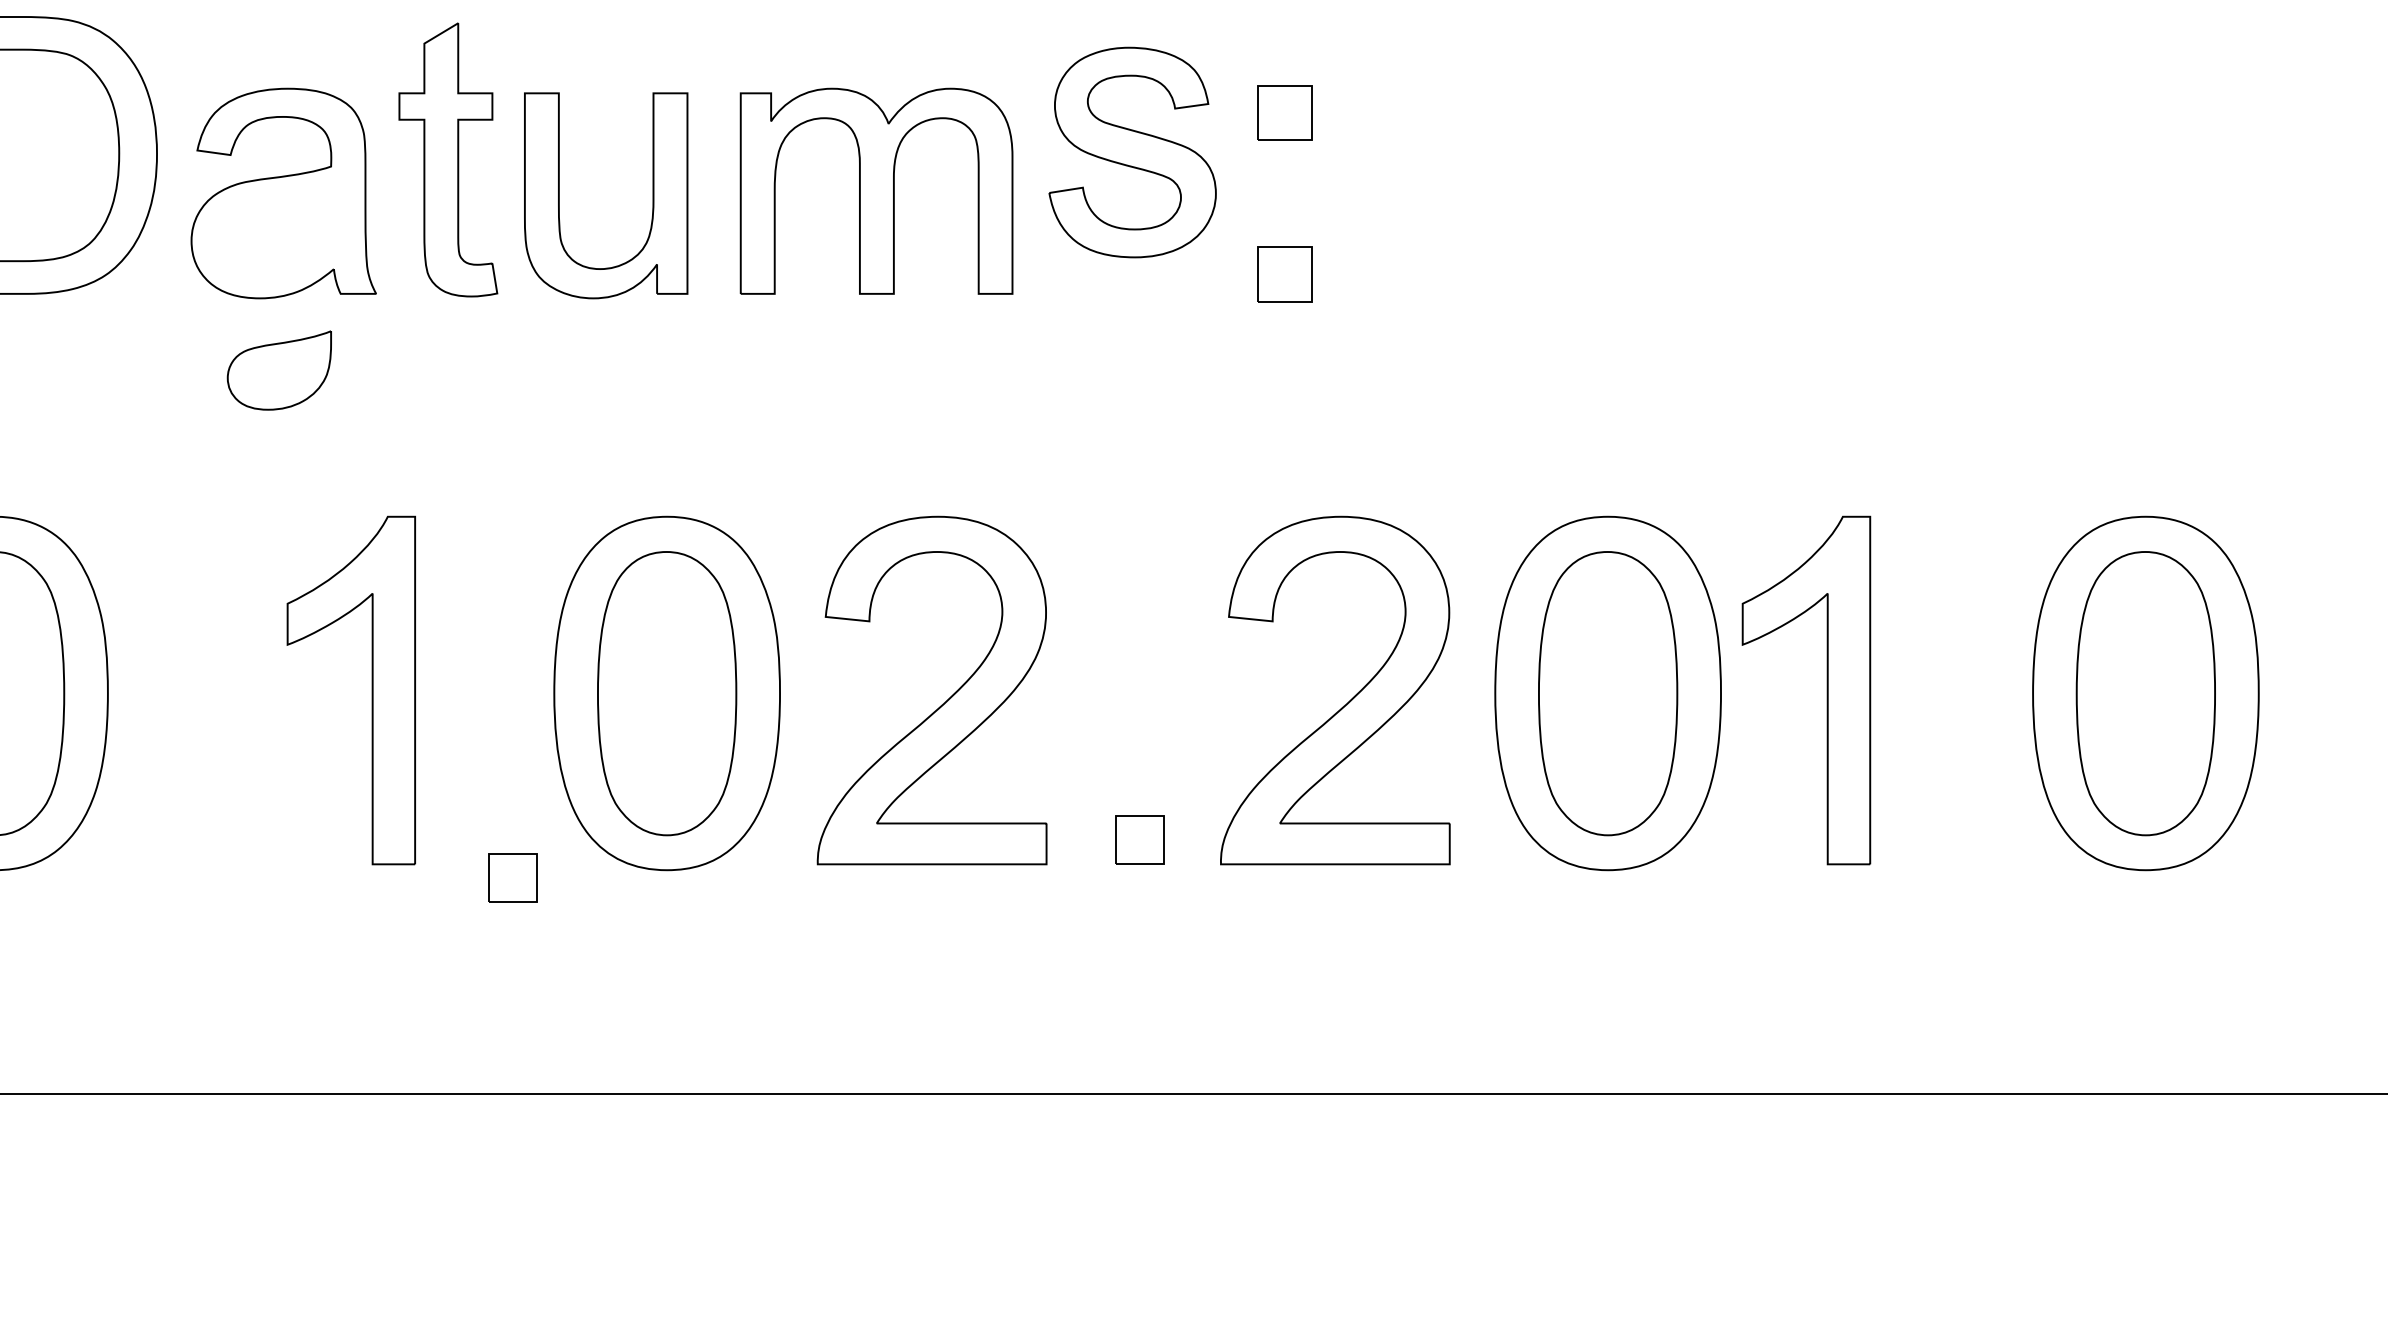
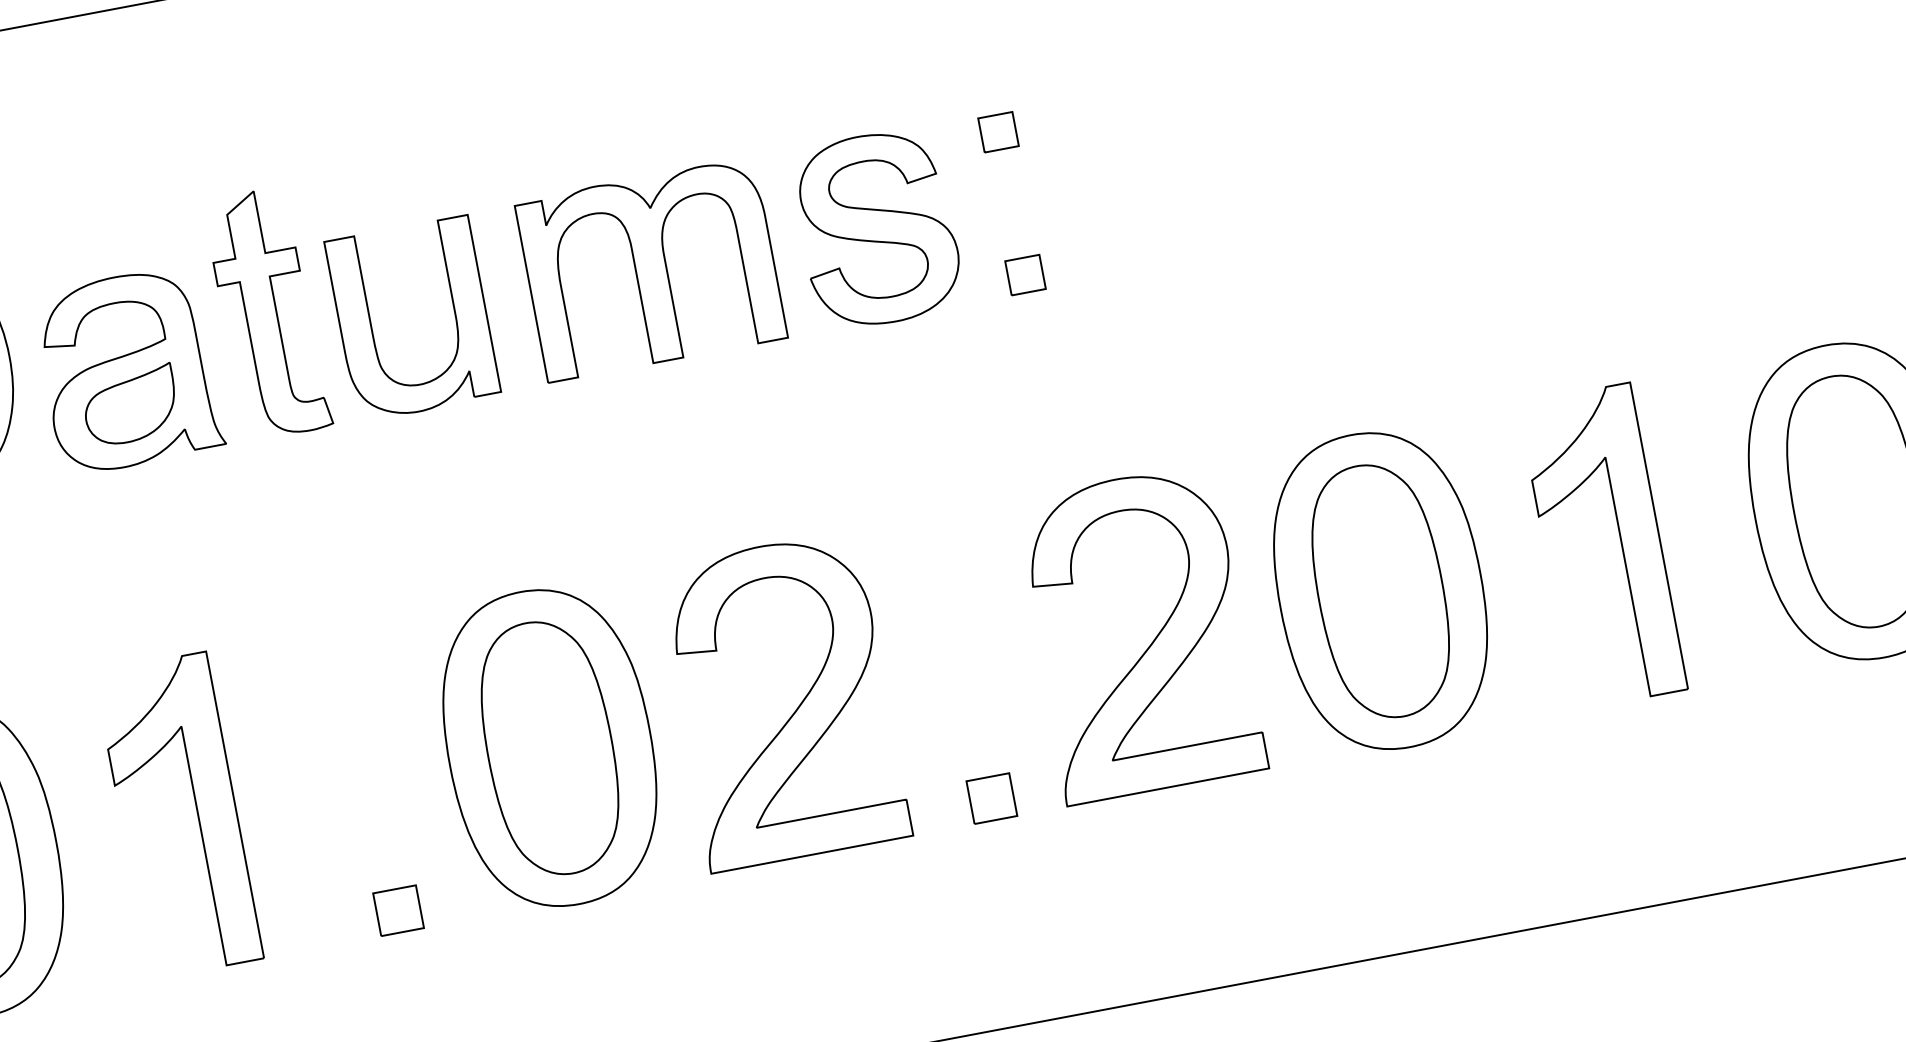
part: (1285, 112) -> (998, 132), size x0.71
part: (1132, 152) -> (877, 229), moved
part: (1285, 274) -> (1025, 275), size x0.71
part: (278, 370) -> (129, 405), moved
part: (371, 690) -> (196, 812), moved
part: (1826, 690) -> (1620, 543), moved
part: (512, 877) -> (397, 910), moved

